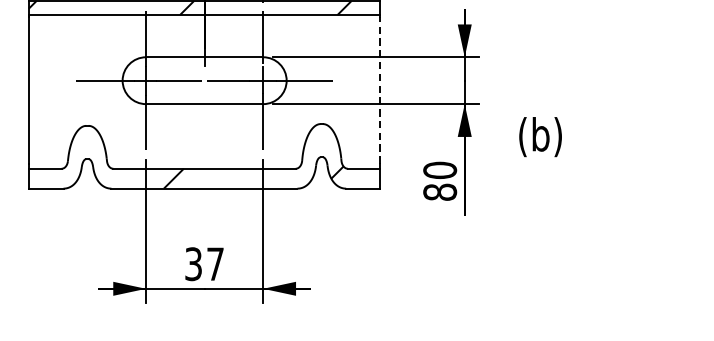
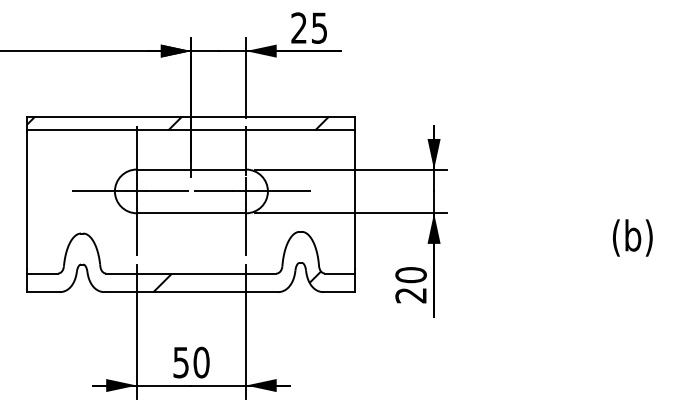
line: (380, 90) -> (355, 200), dashed -> solid
text: (540, 136) -> (632, 237), moved
text: (439, 192) -> (410, 295), 80 -> 20
text: (204, 264) -> (191, 362), 37 -> 50

